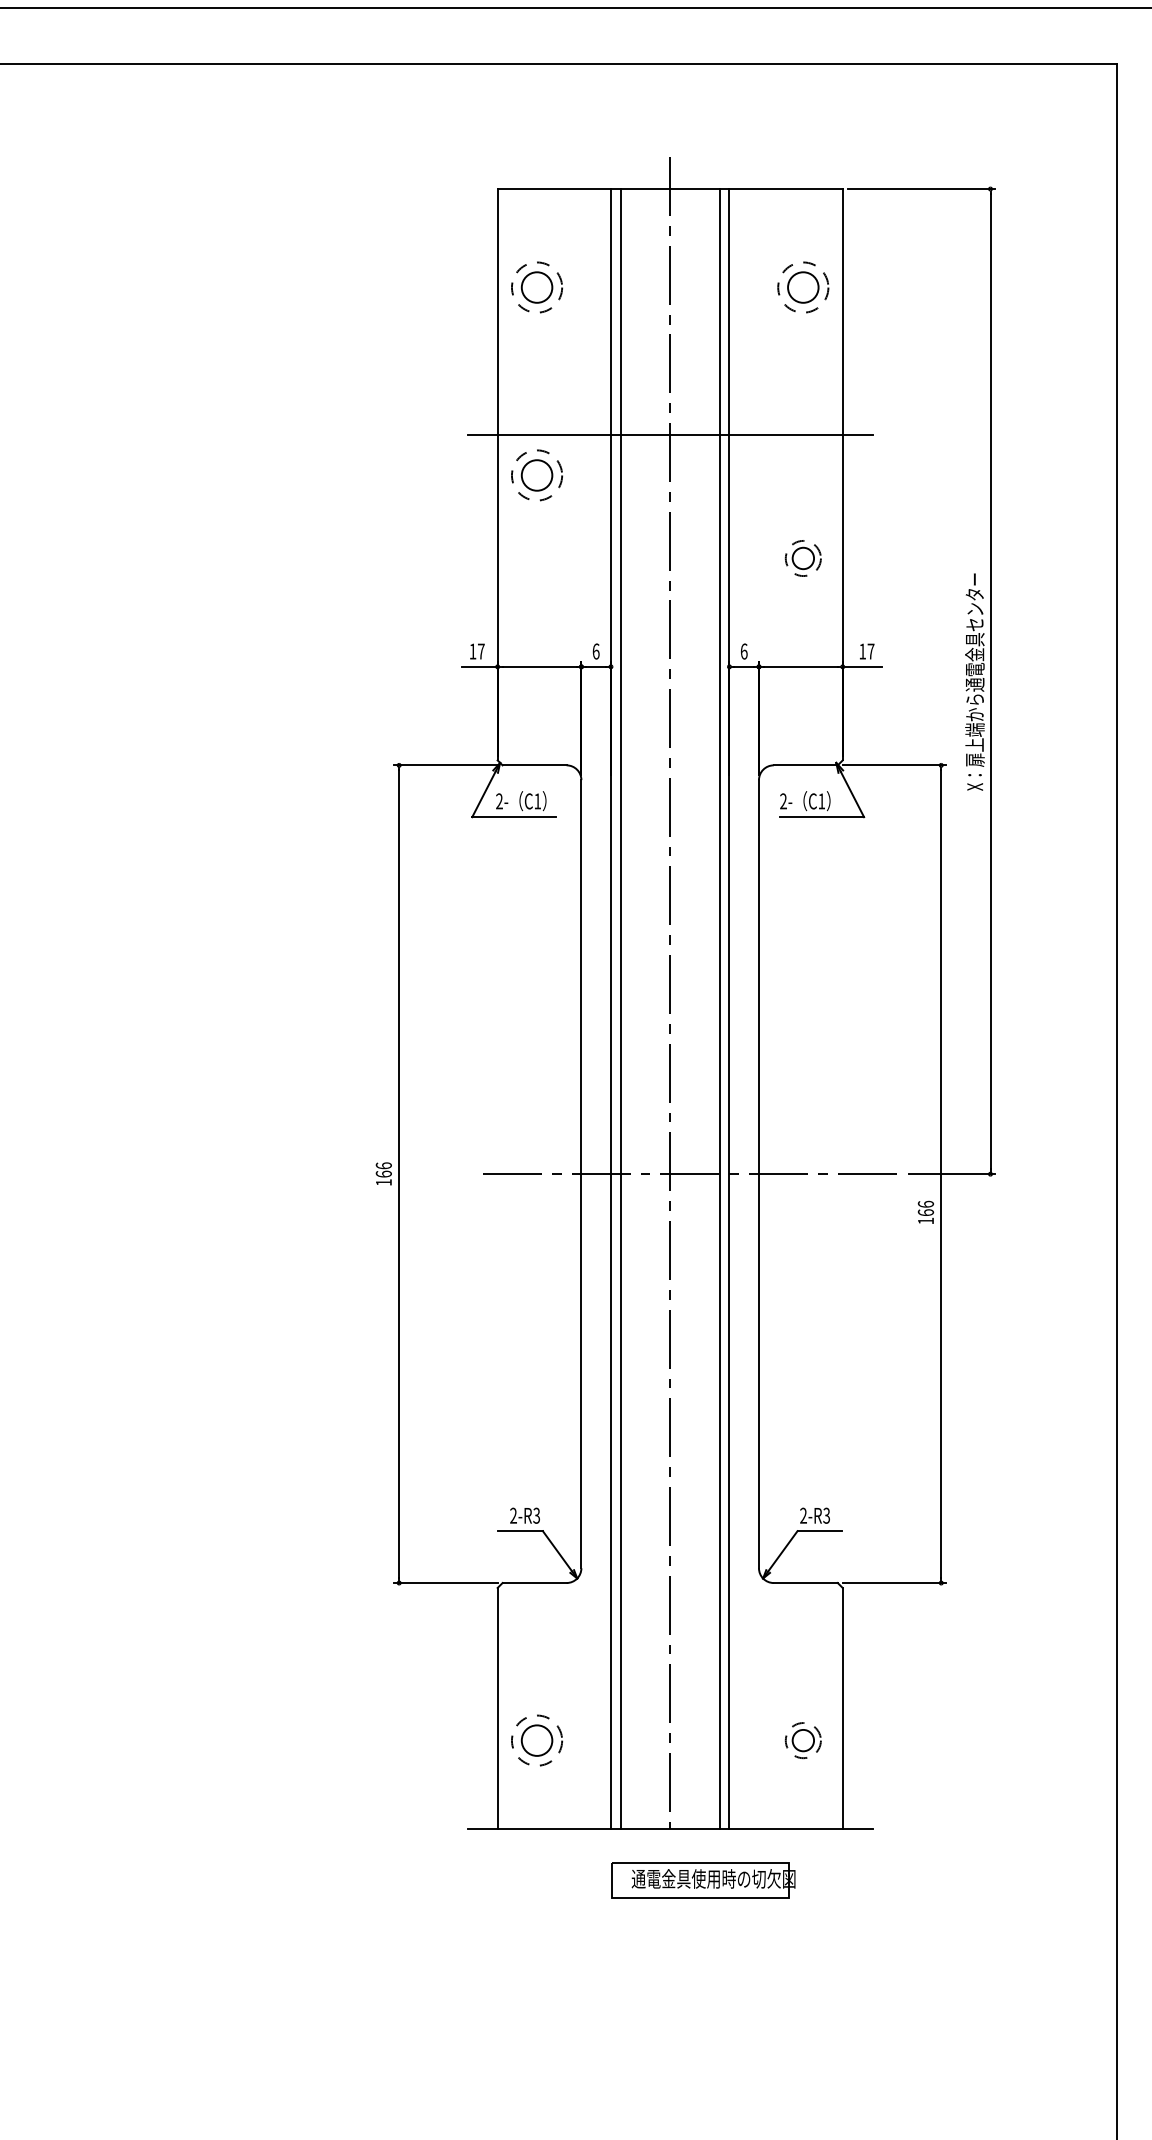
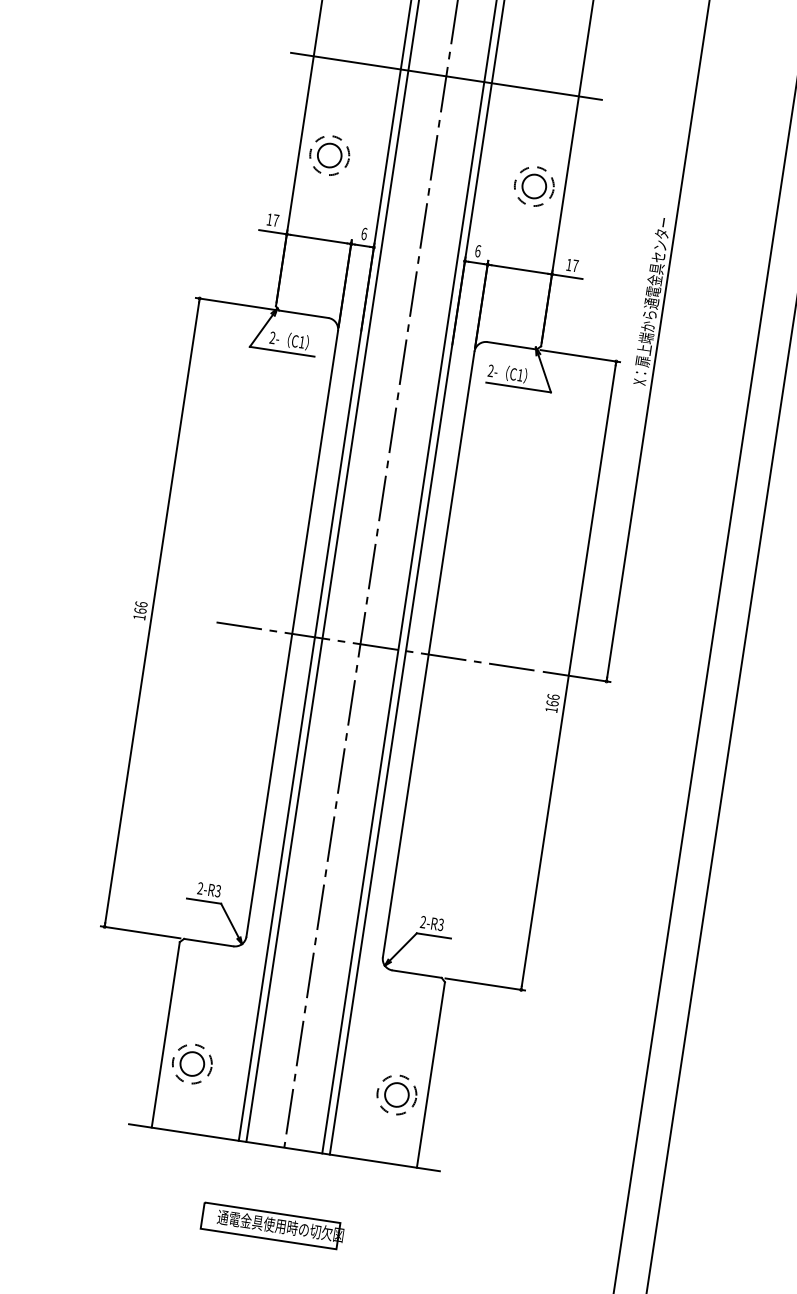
part: (536, 475) -> (329, 155), moved
part: (803, 558) -> (534, 186), size x1.43
part: (803, 1740) -> (397, 1094), size x1.43
part: (703, 1880) -> (272, 1226), moved

